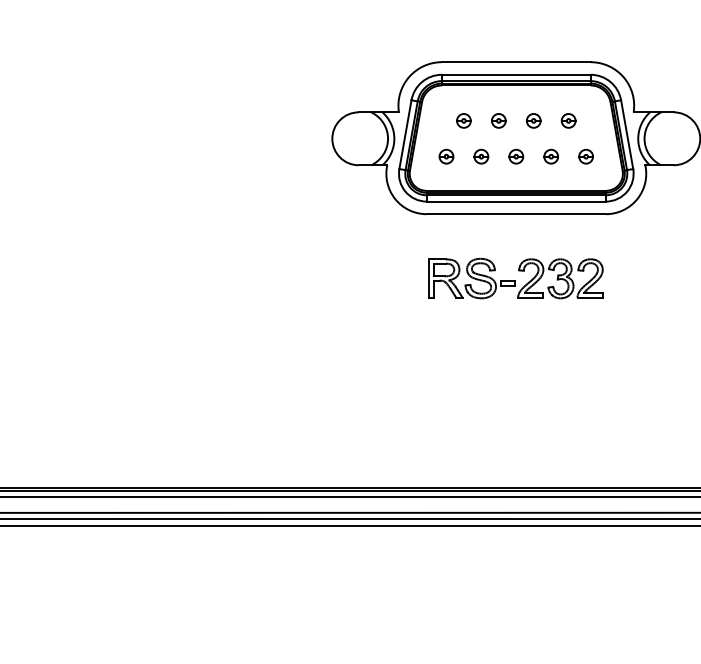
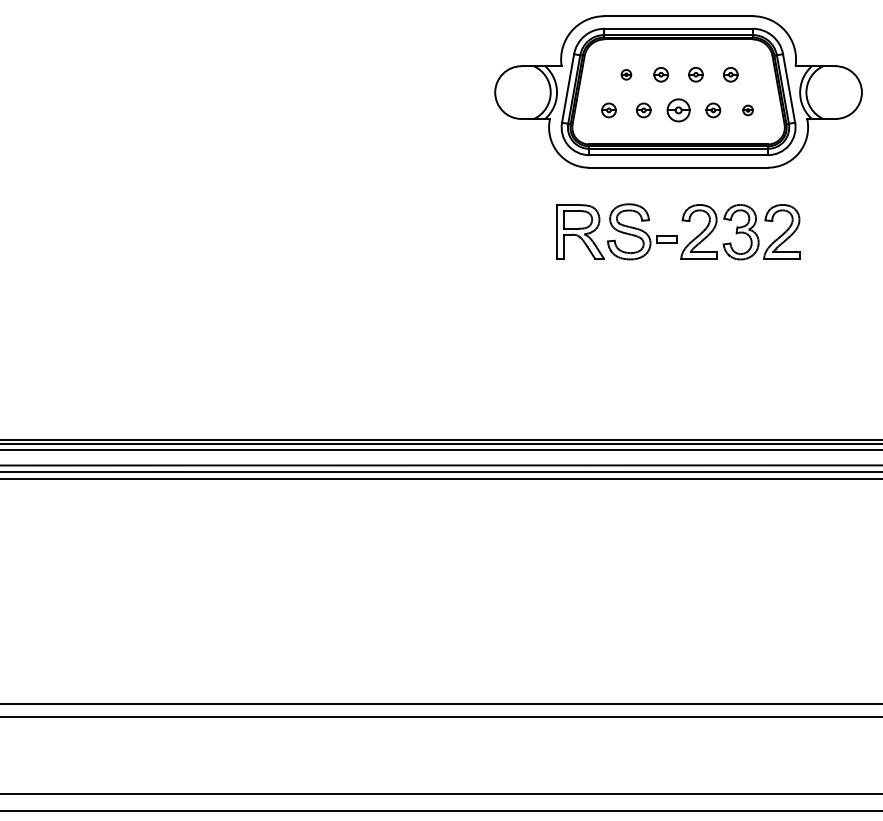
part: (464, 120) -> (626, 74), size x0.7
part: (516, 156) -> (678, 110), size x1.6
part: (585, 156) -> (747, 110), size x0.7
part: (515, 278) -> (677, 231), size x1.4

